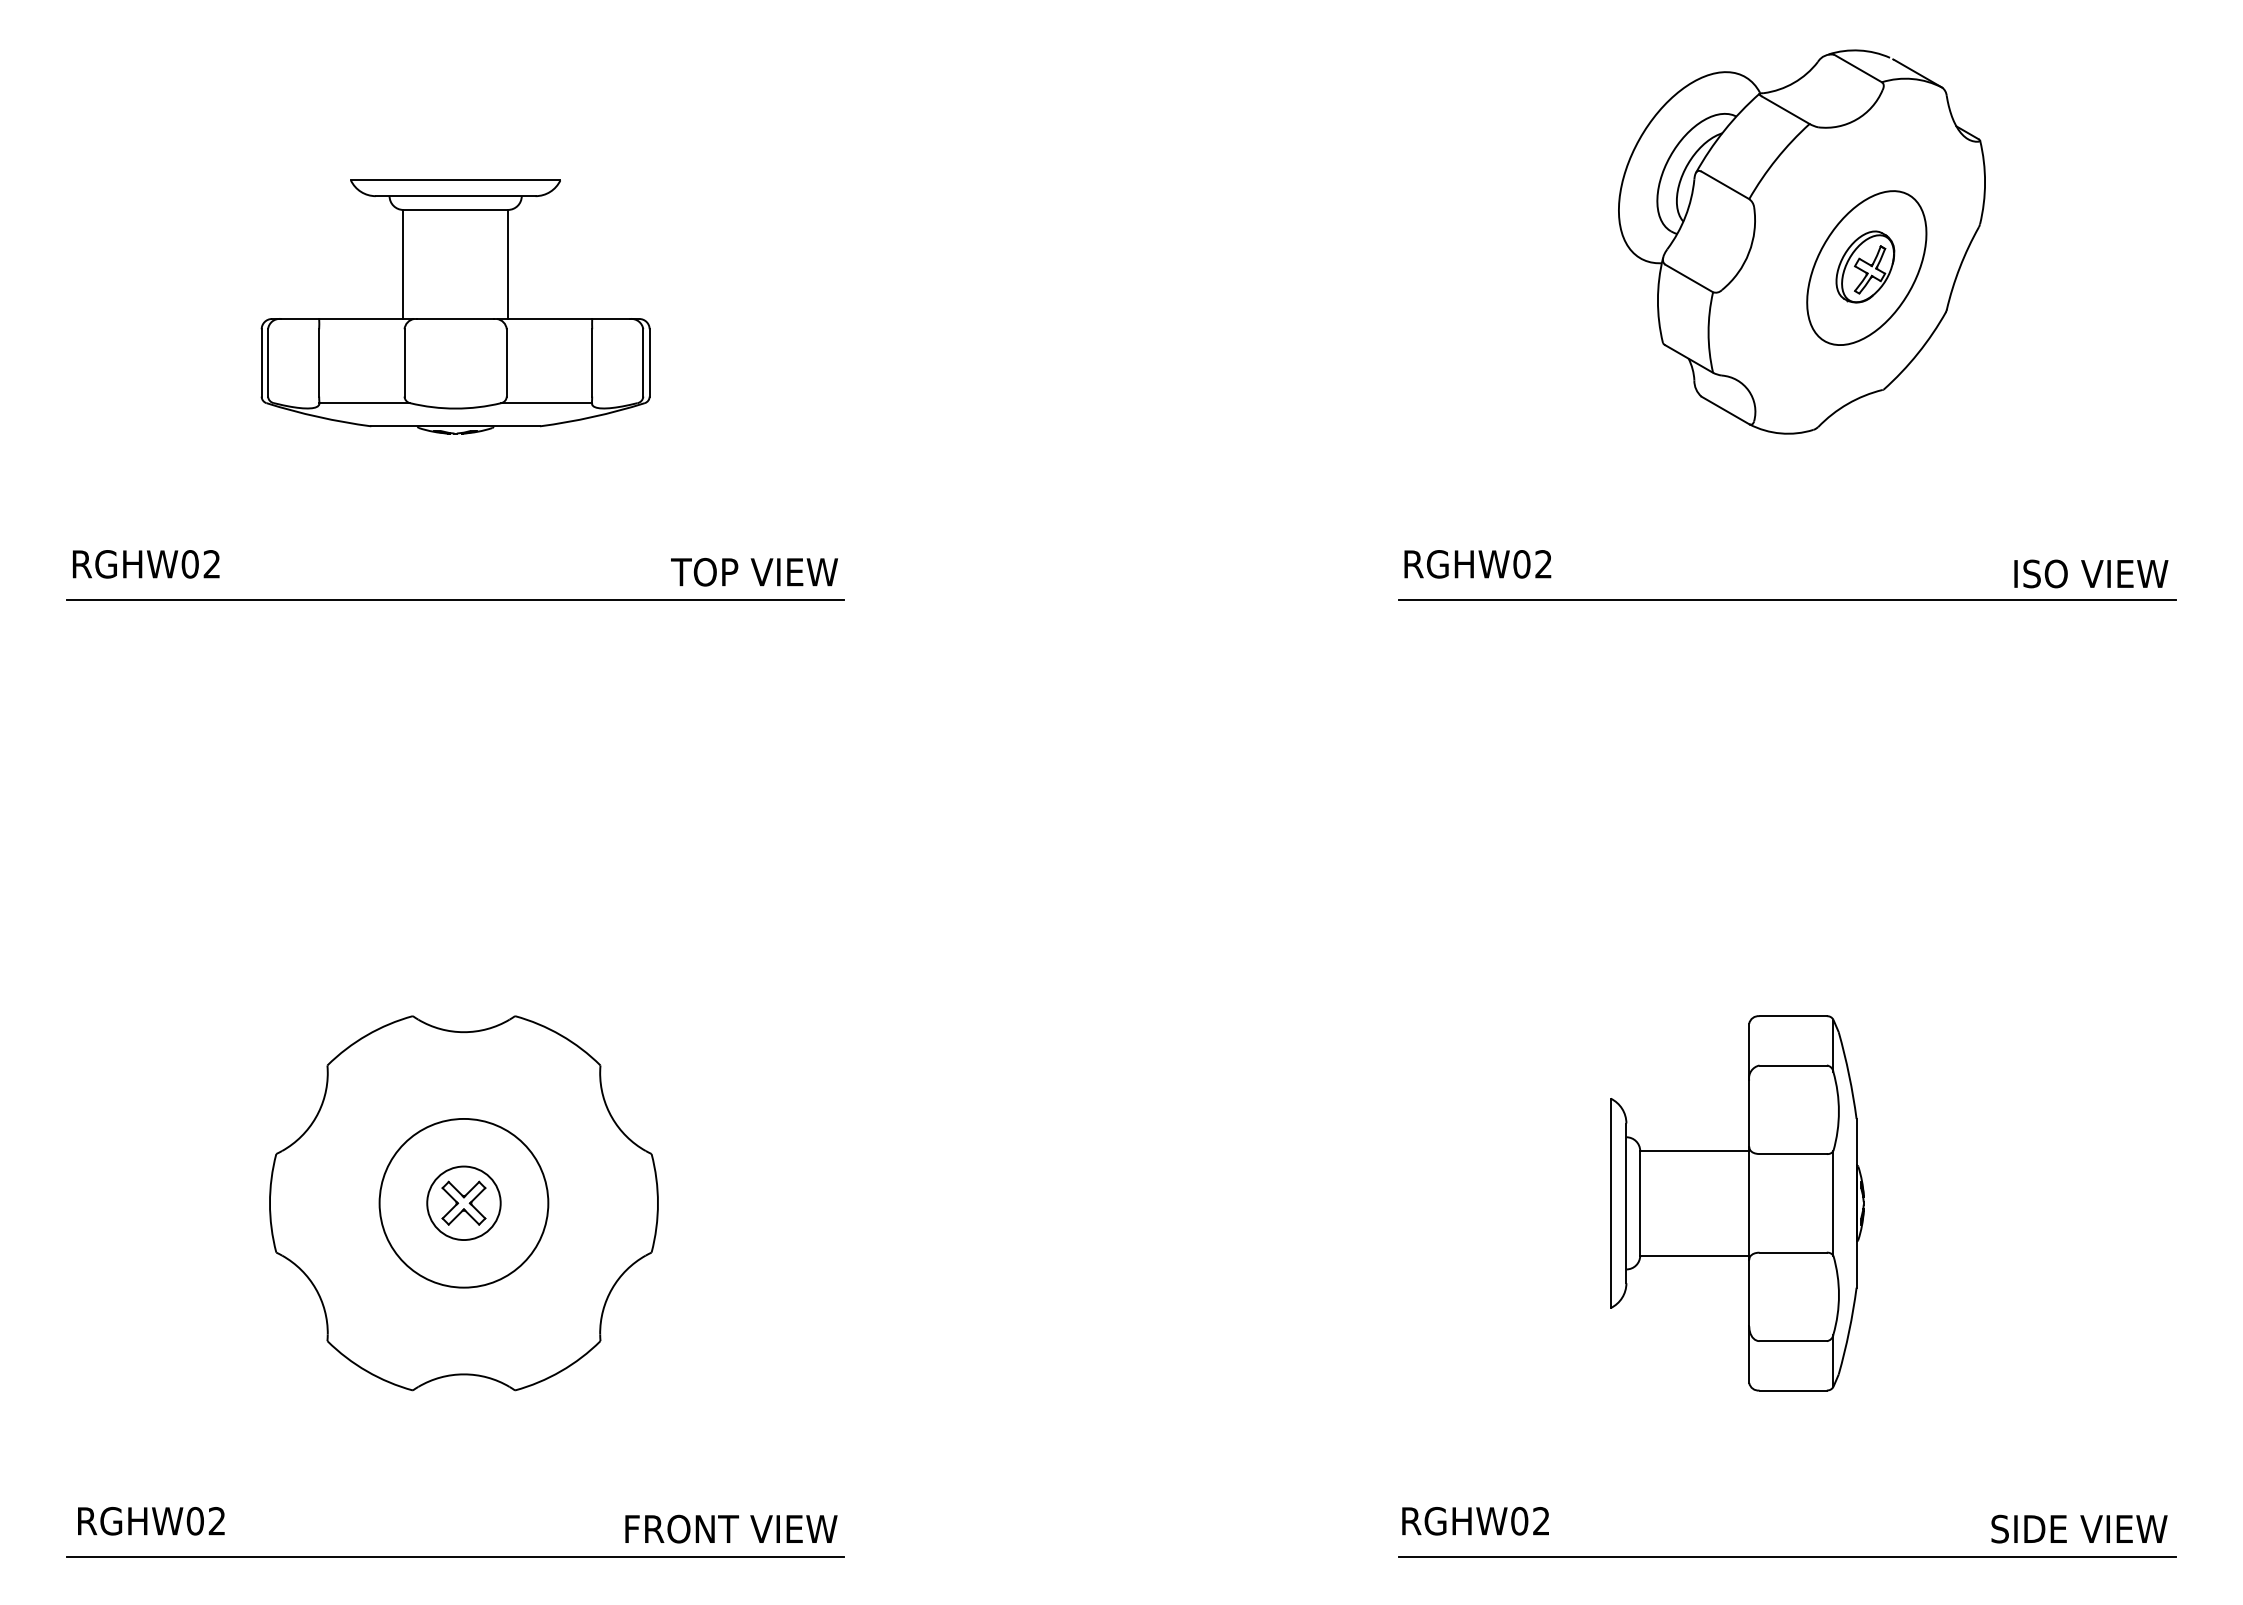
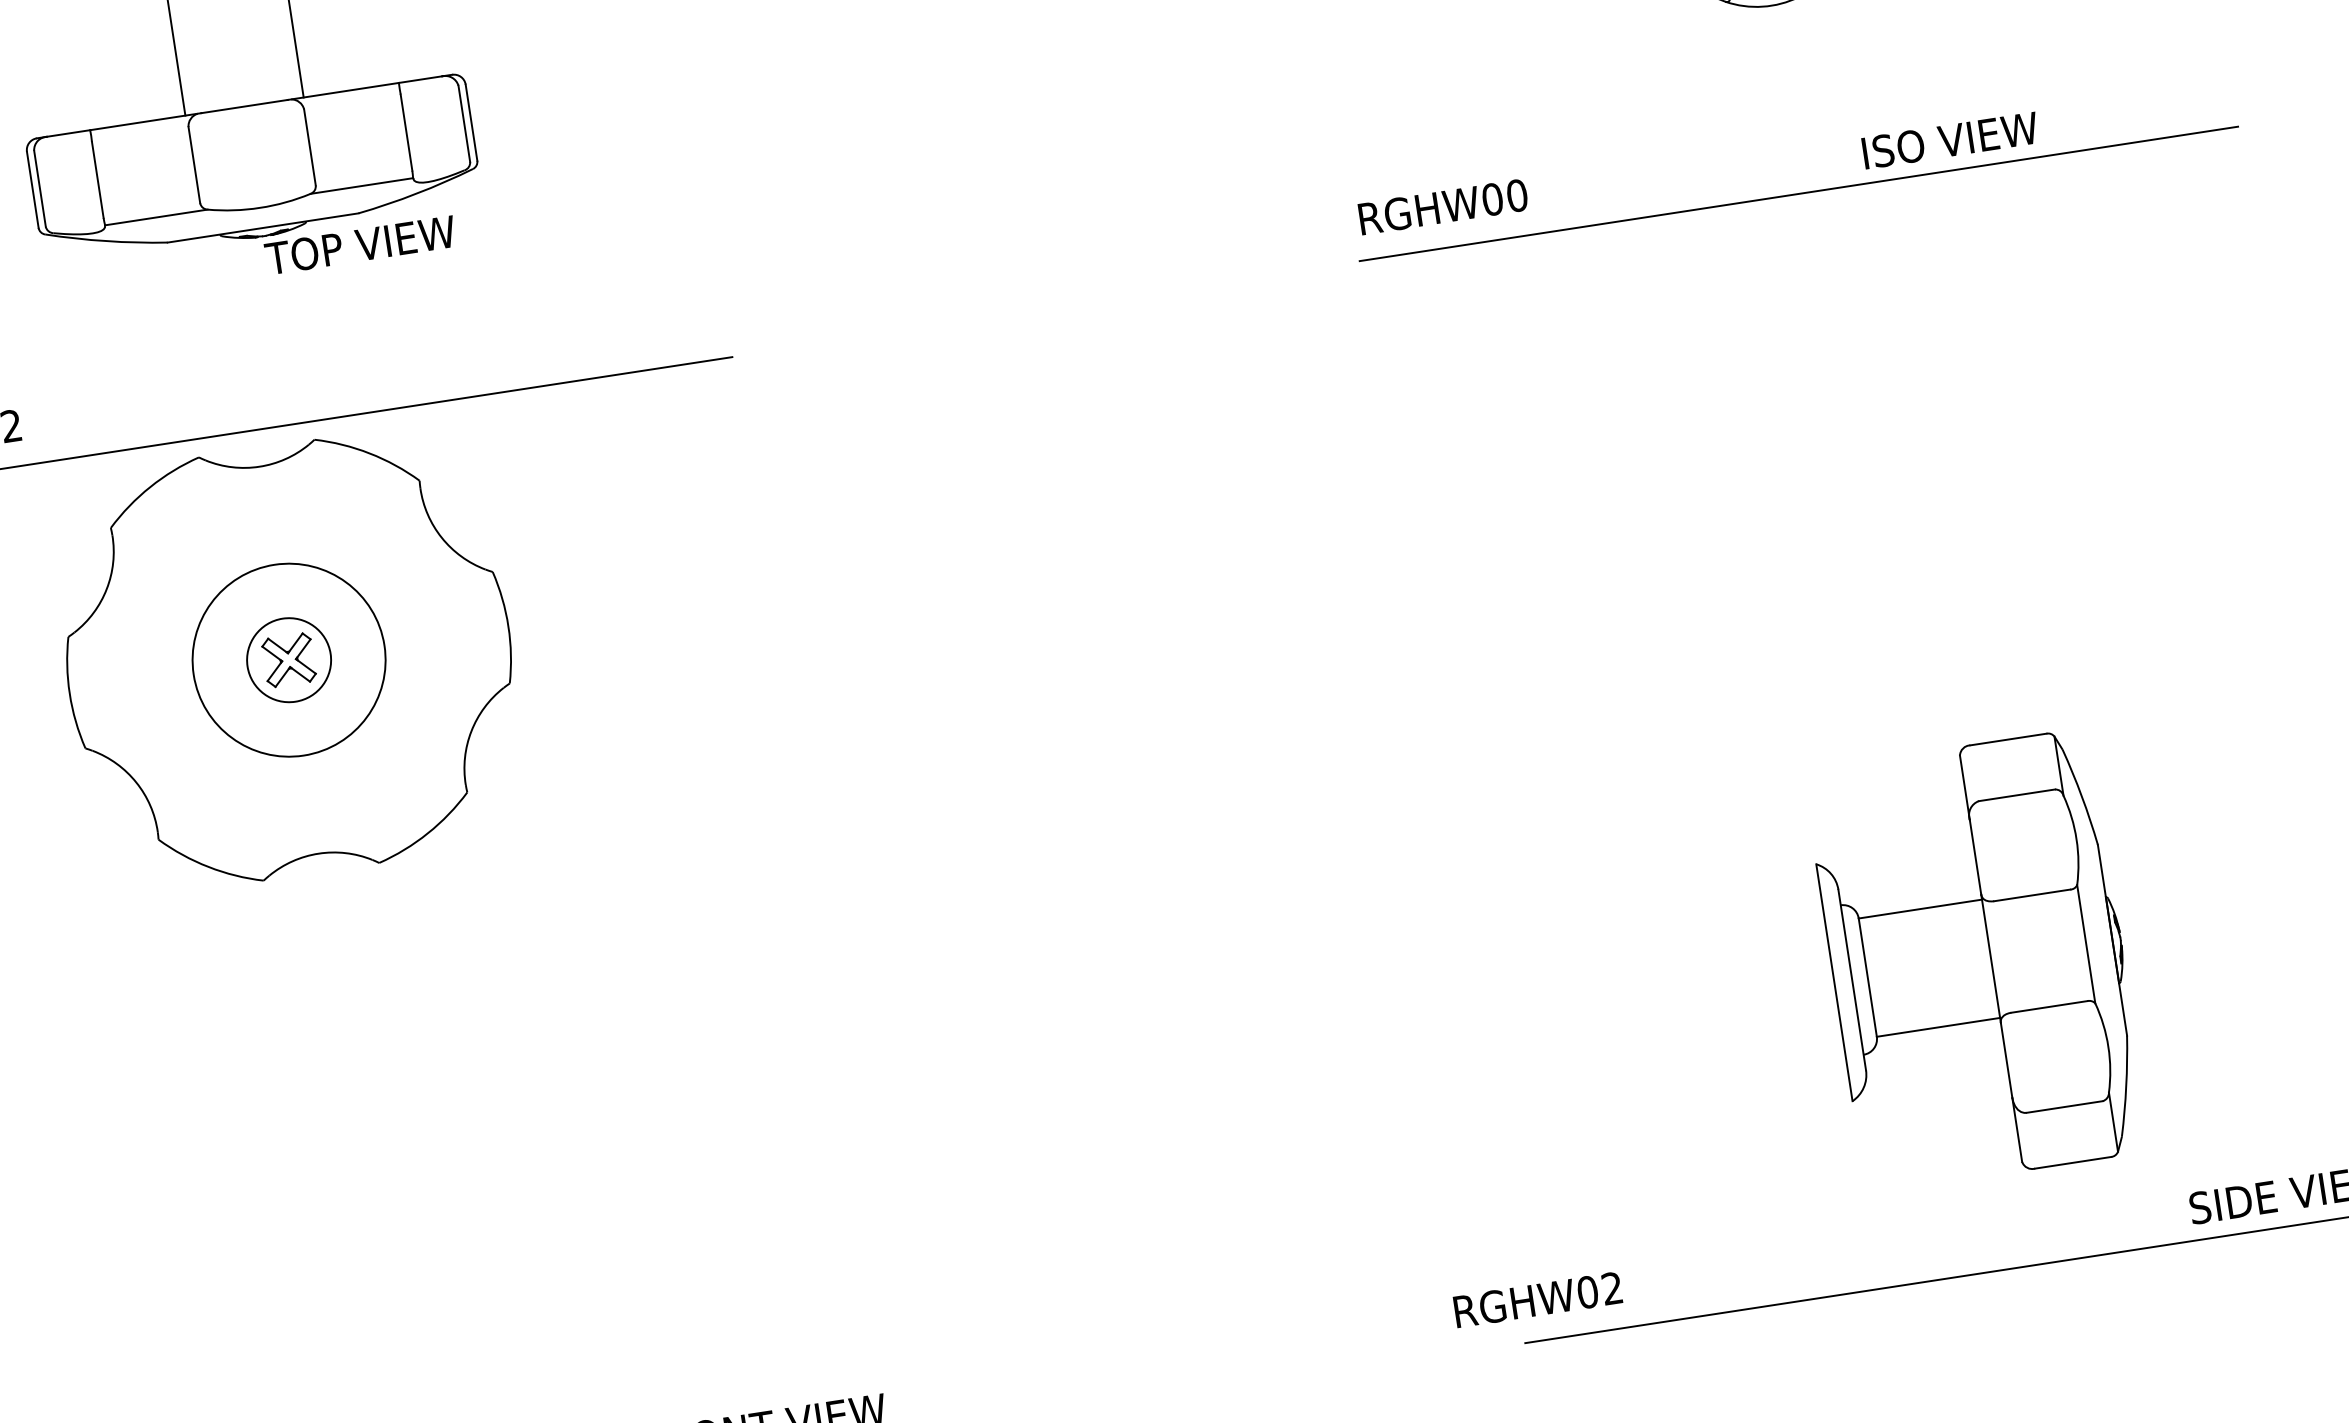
text: (1543, 564) -> (1517, 195), RGHW02 -> RGHW00
text: (754, 572) -> (360, 245), moved
text: (2091, 573) -> (1950, 140), moved
part: (463, 1203) -> (288, 660), moved
part: (1737, 1203) -> (1977, 960), moved
text: (1475, 1521) -> (1537, 1300), moved

